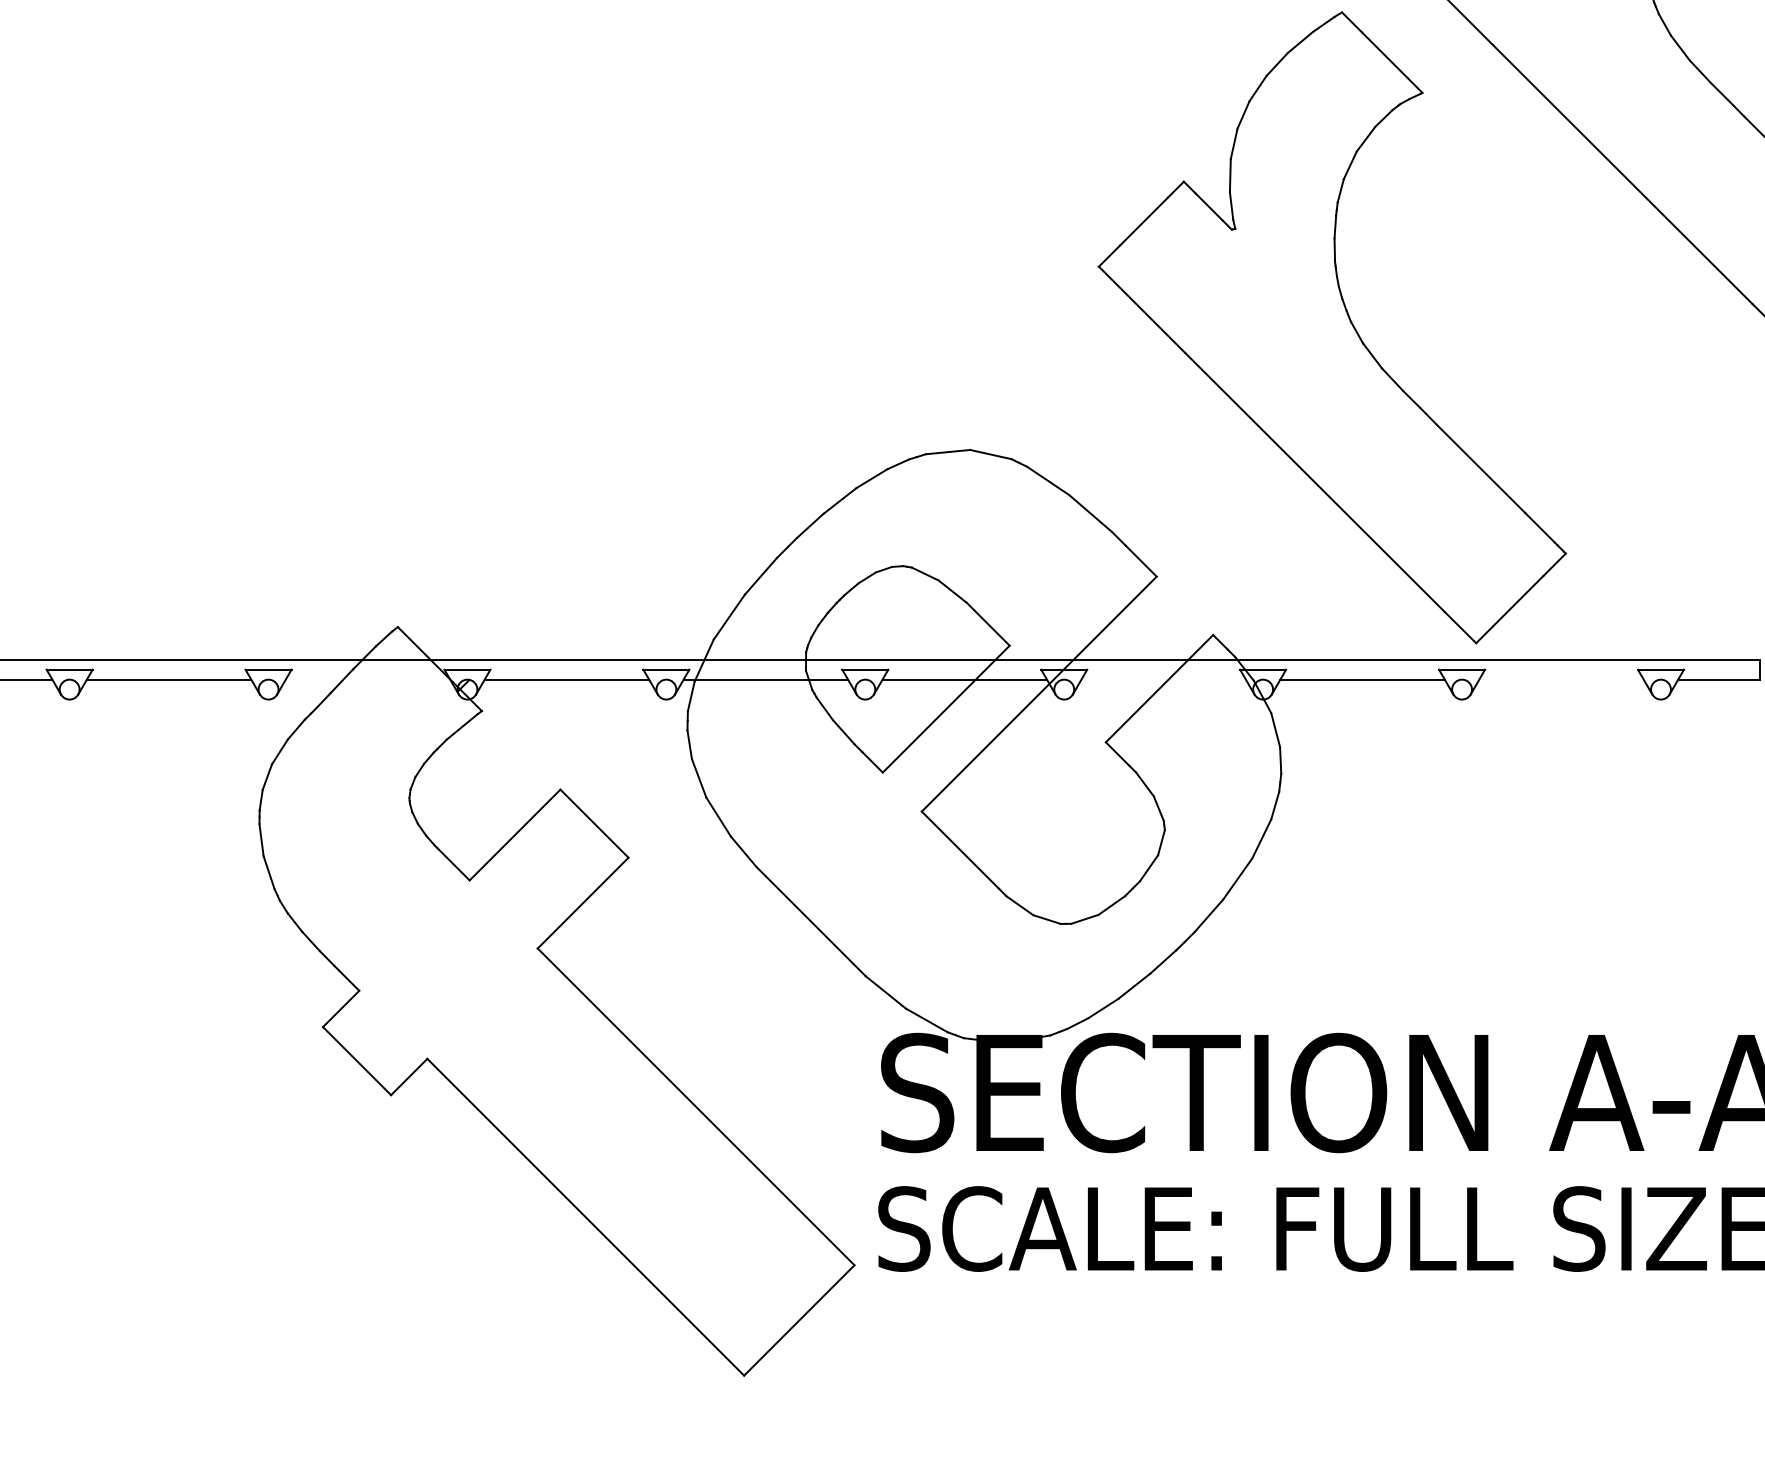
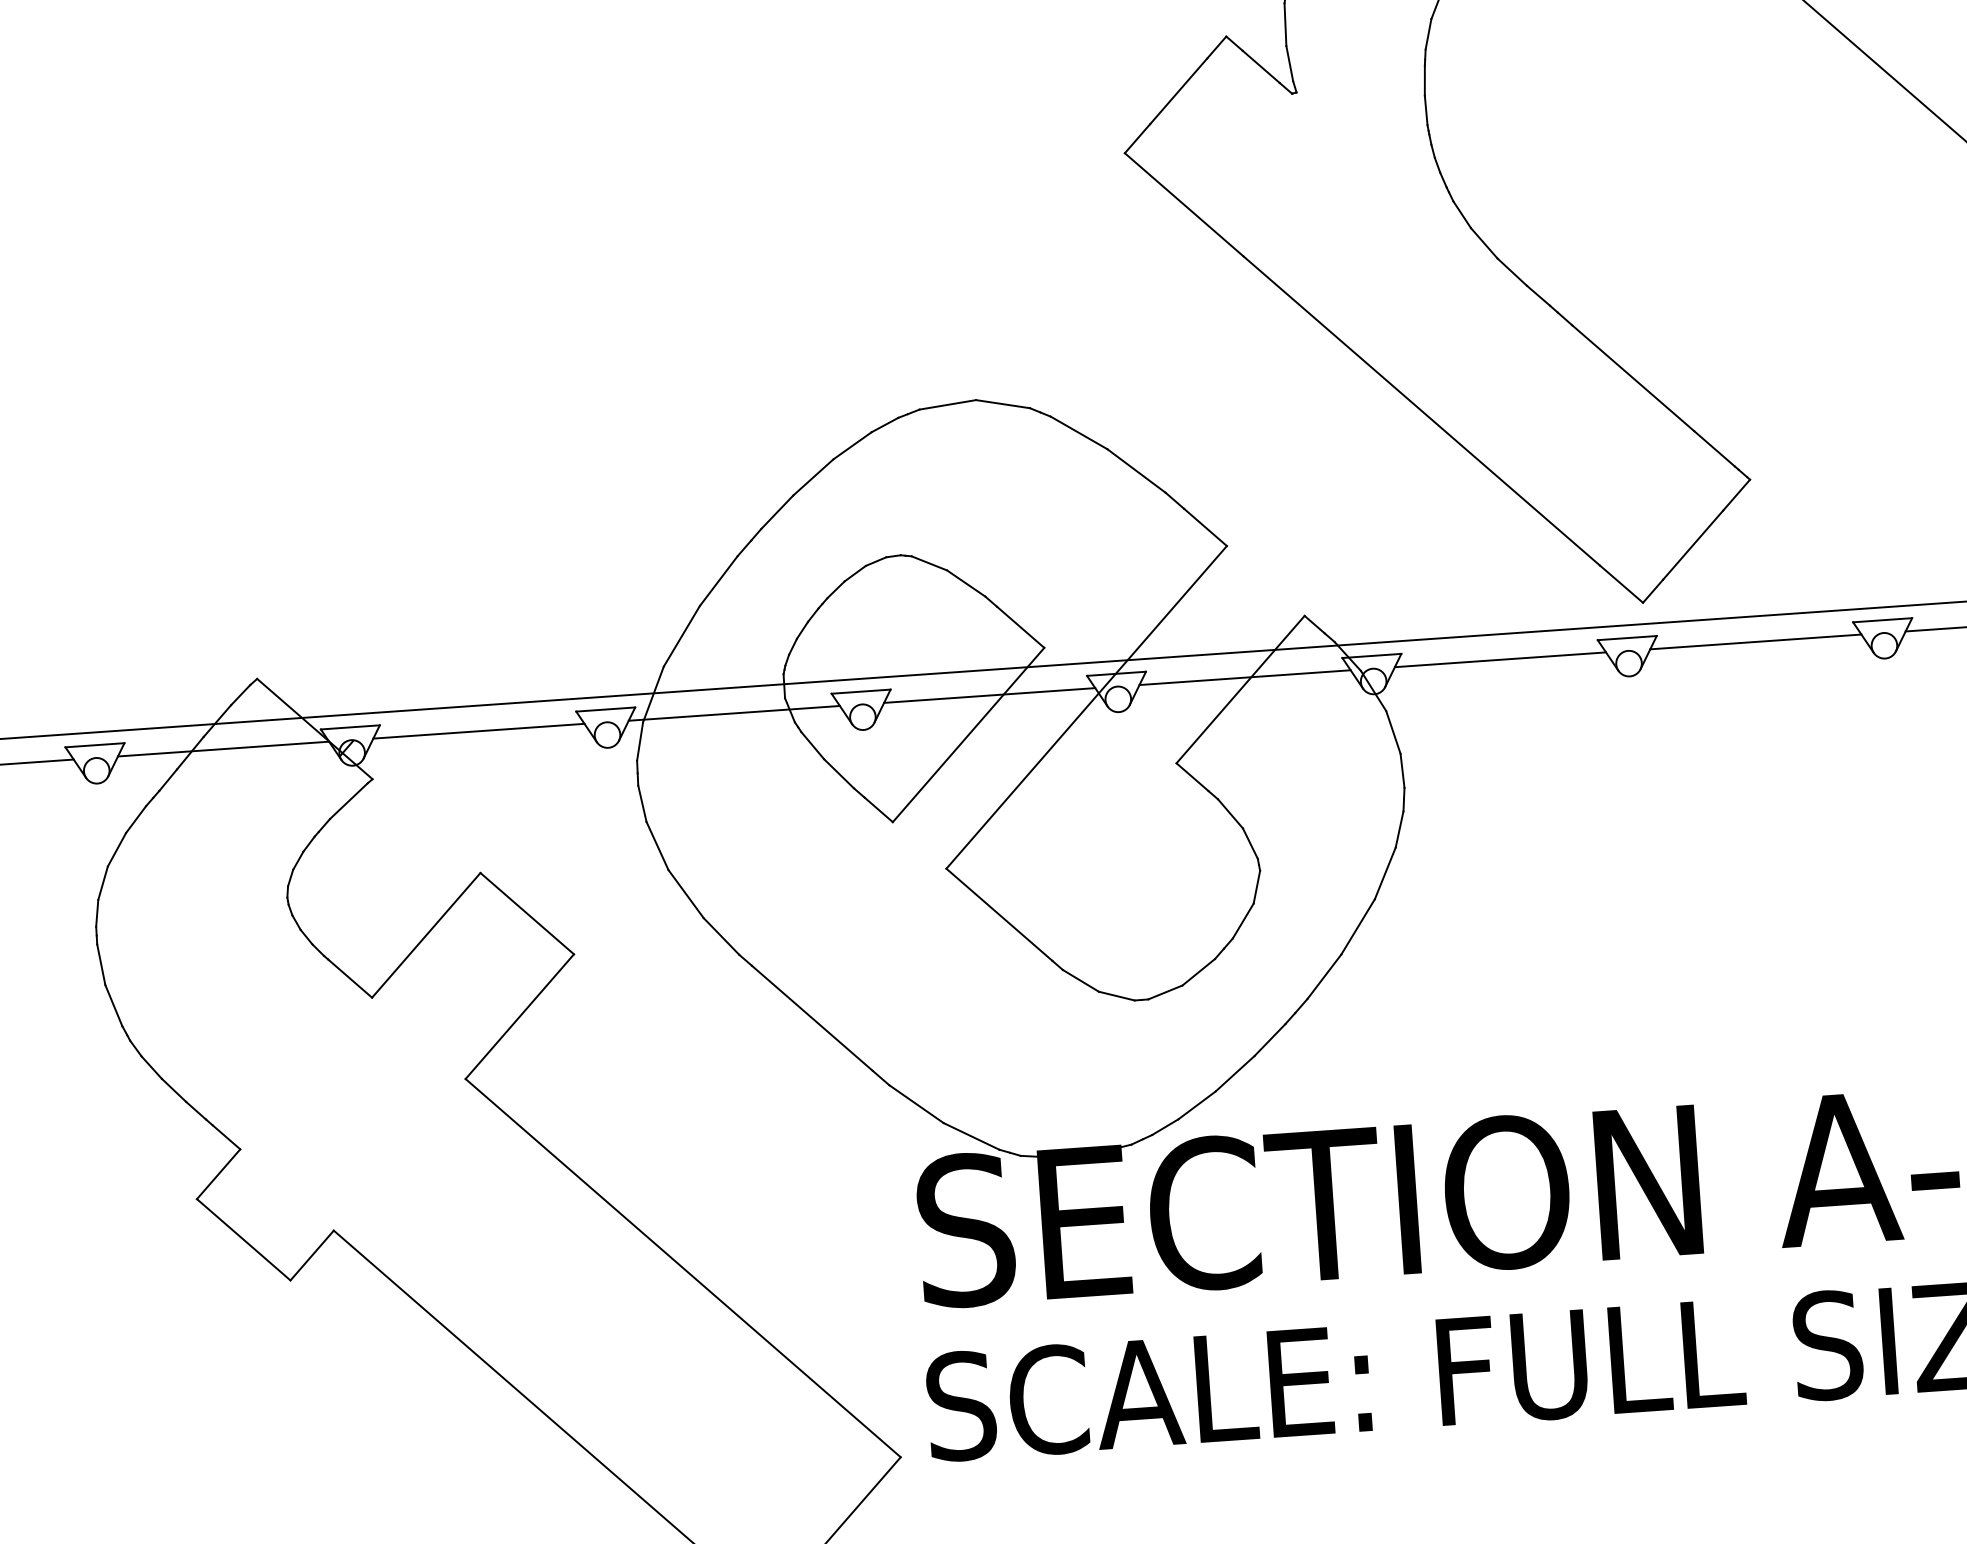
line: (367, 679) -> (222, 748), added
line: (1163, 679) -> (1244, 677), added
line: (1561, 679) -> (1755, 641), added

